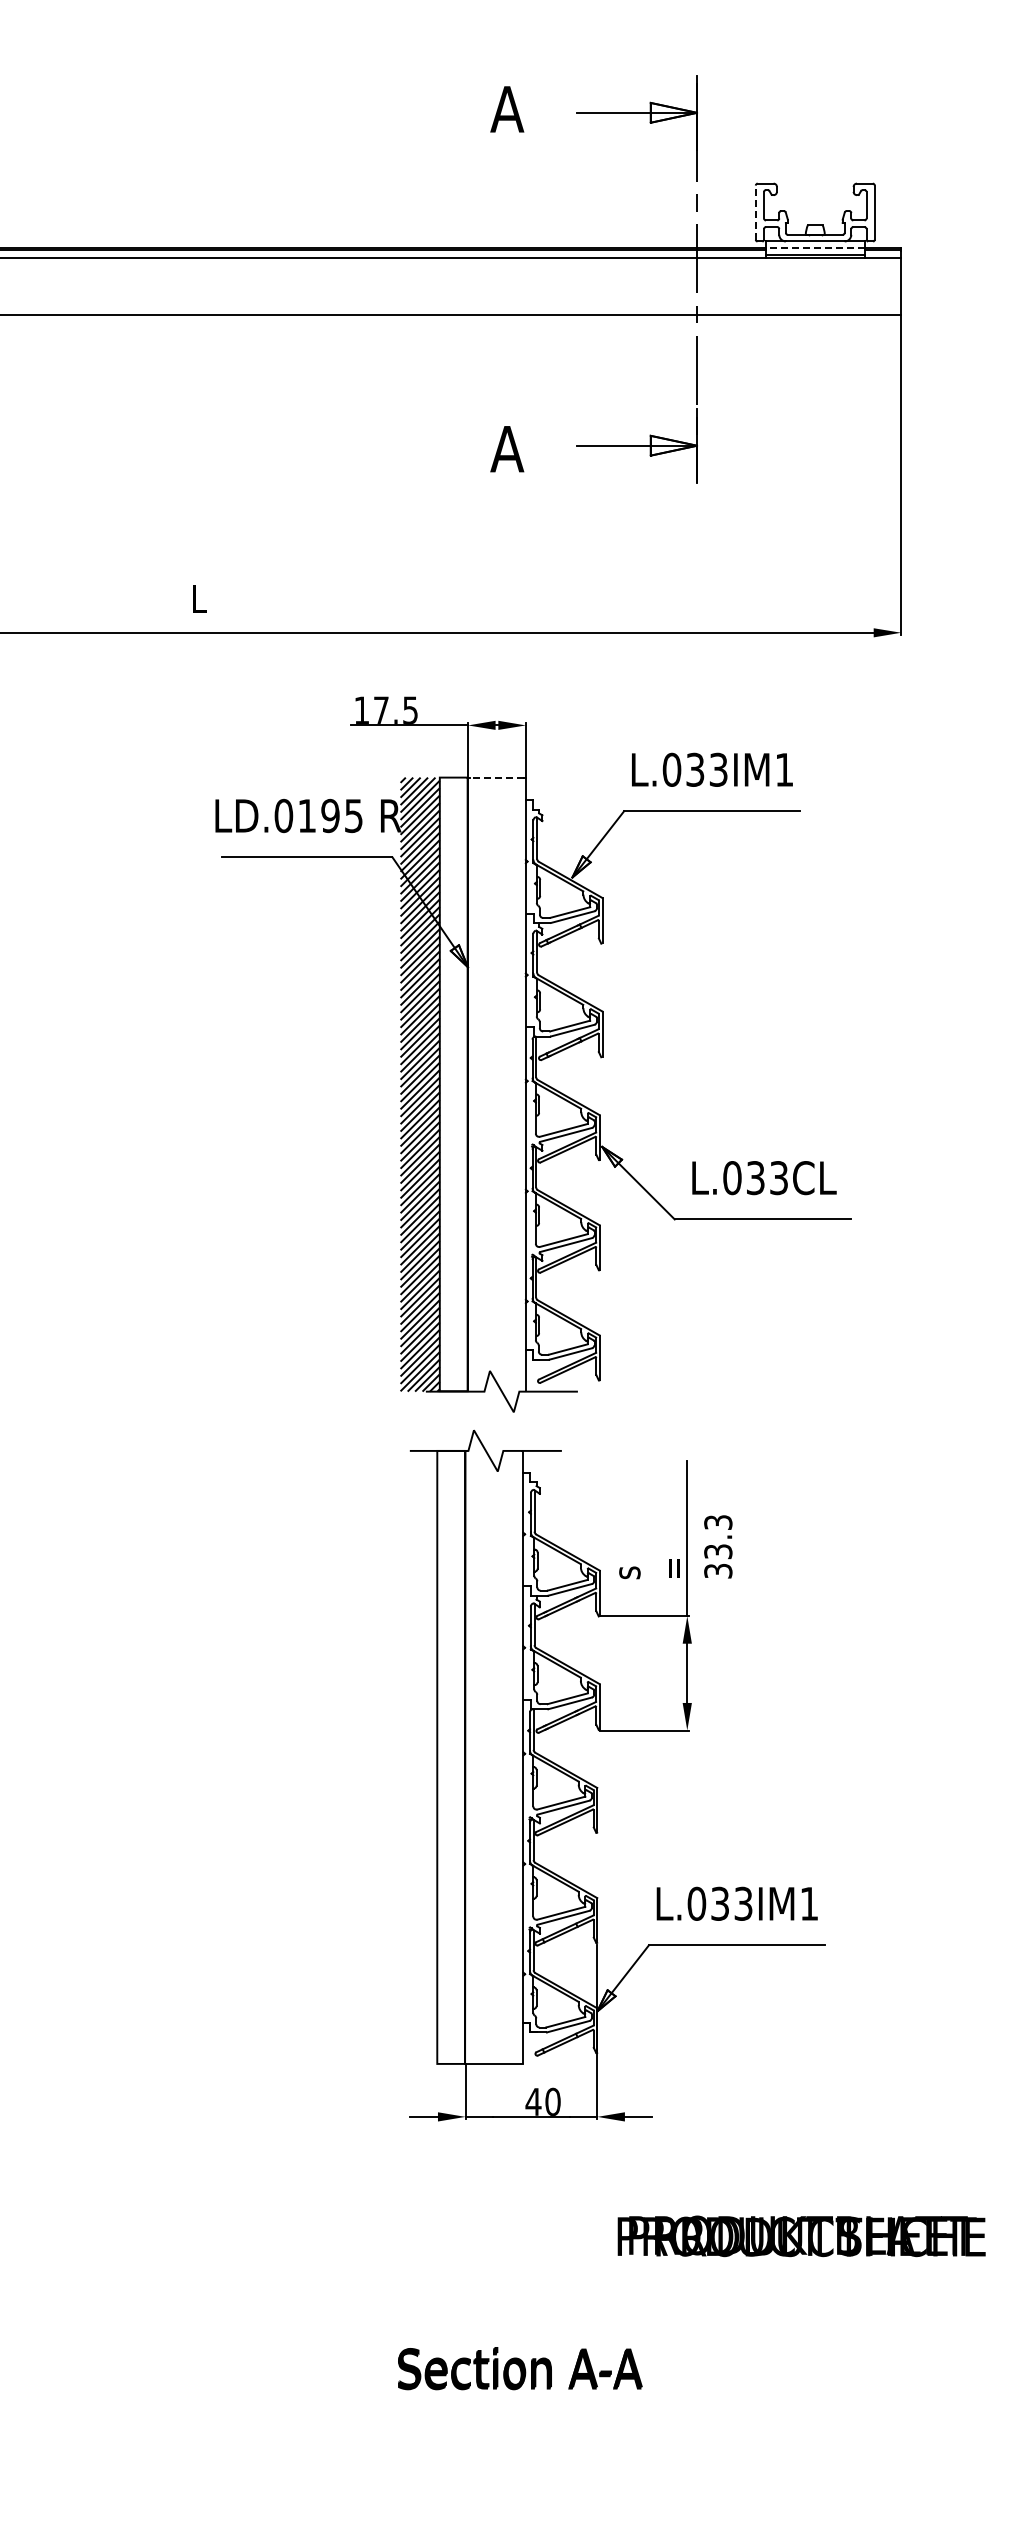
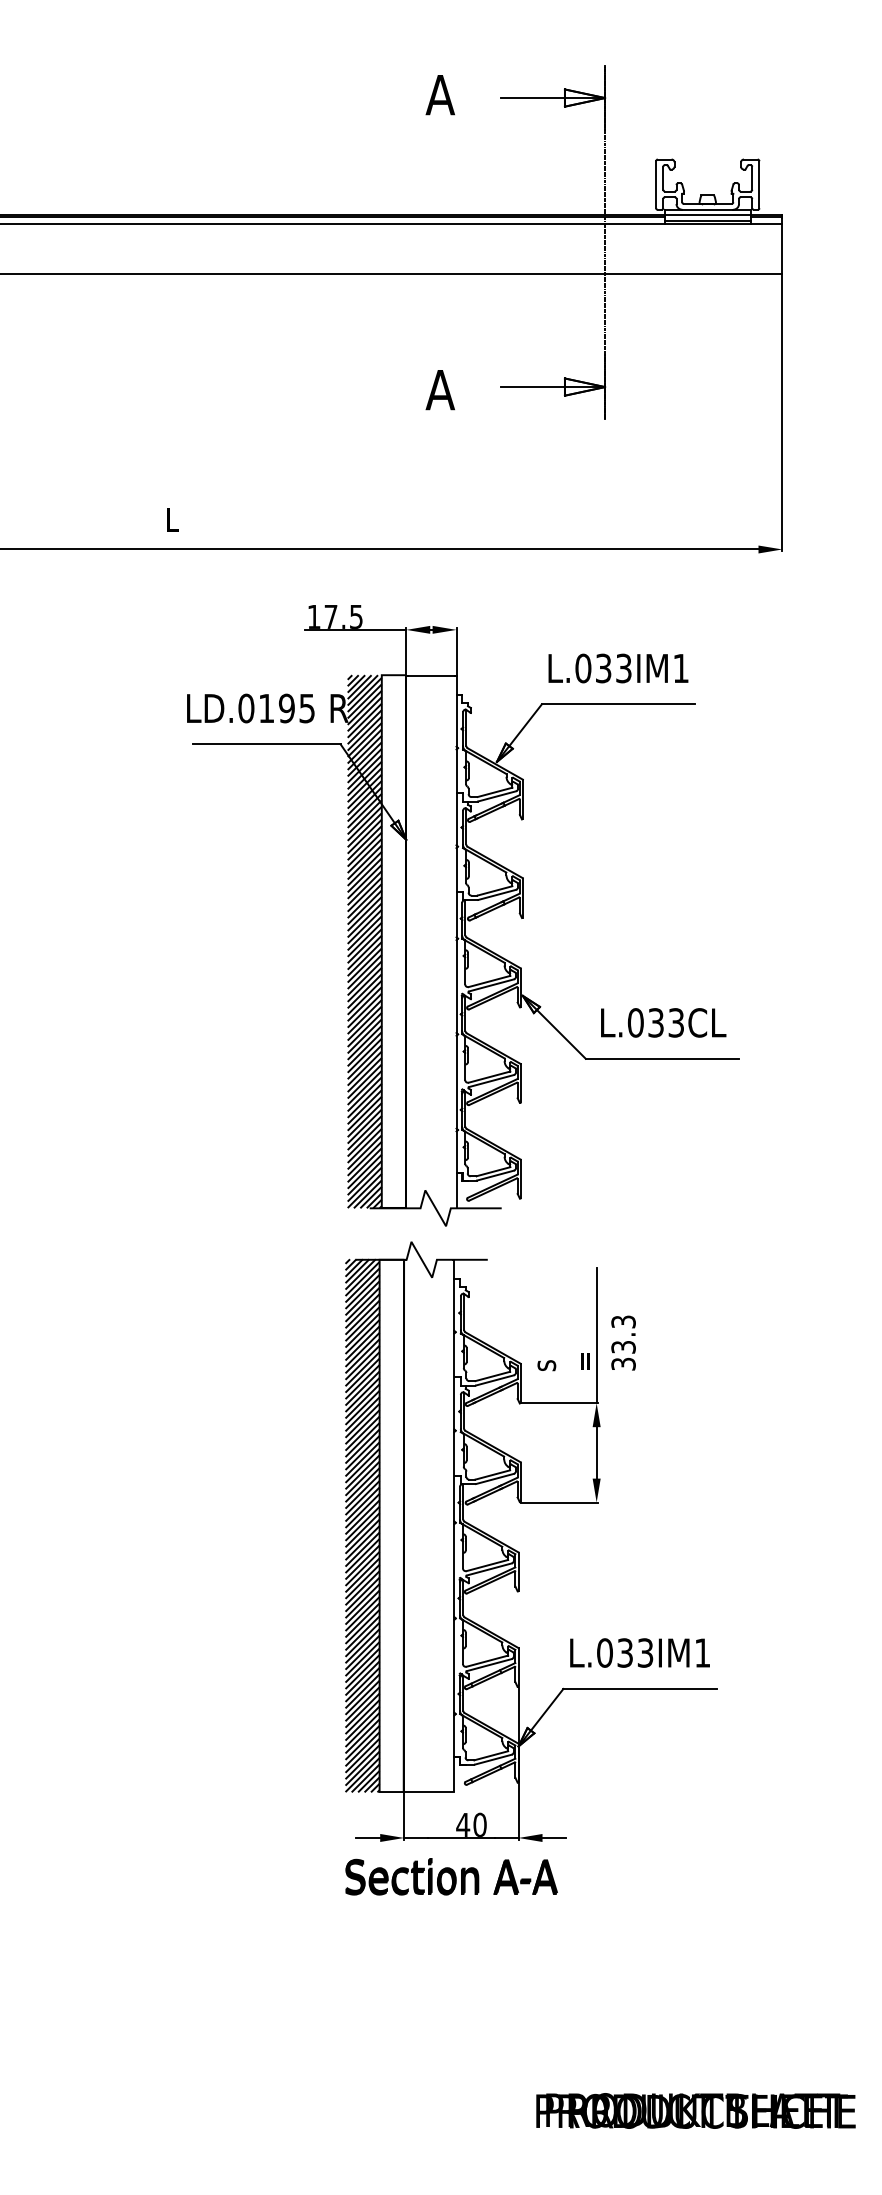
line: (755, 212) -> (655, 184), dashed -> solid
line: (815, 248) -> (707, 215), dashed -> solid
line: (496, 778) -> (431, 675), dashed -> solid
hatch: (417, 1757) -> (362, 1525), added
text: (801, 2236) -> (695, 2111), moved
text: (520, 2368) -> (451, 1876), moved

